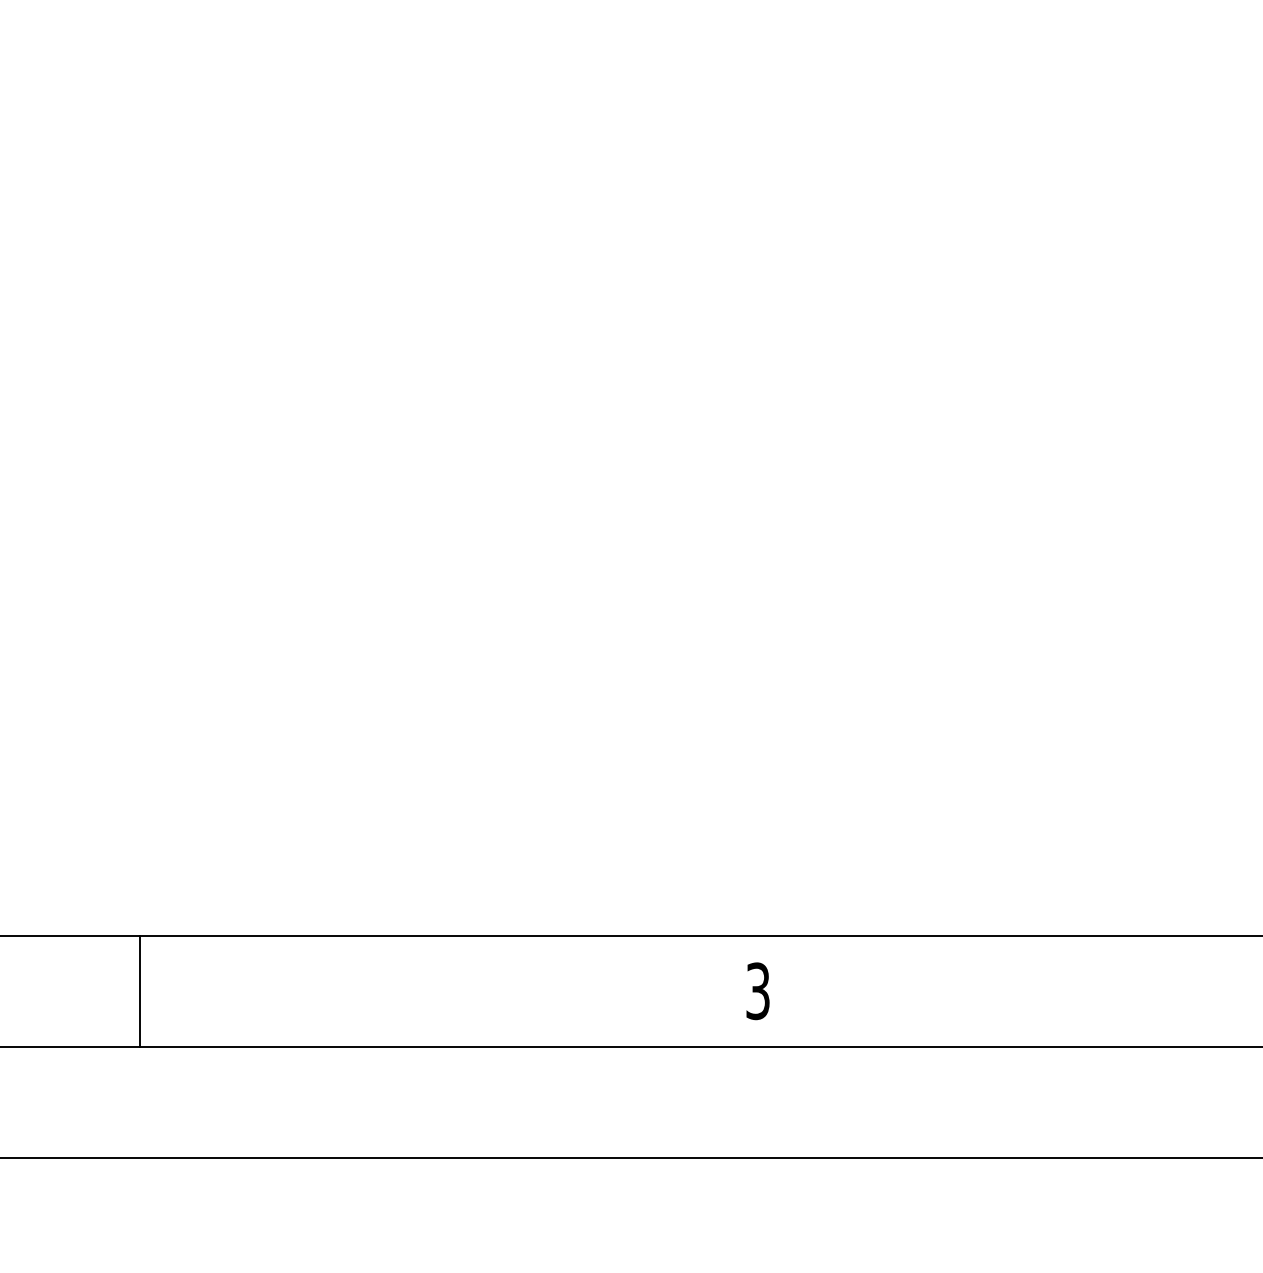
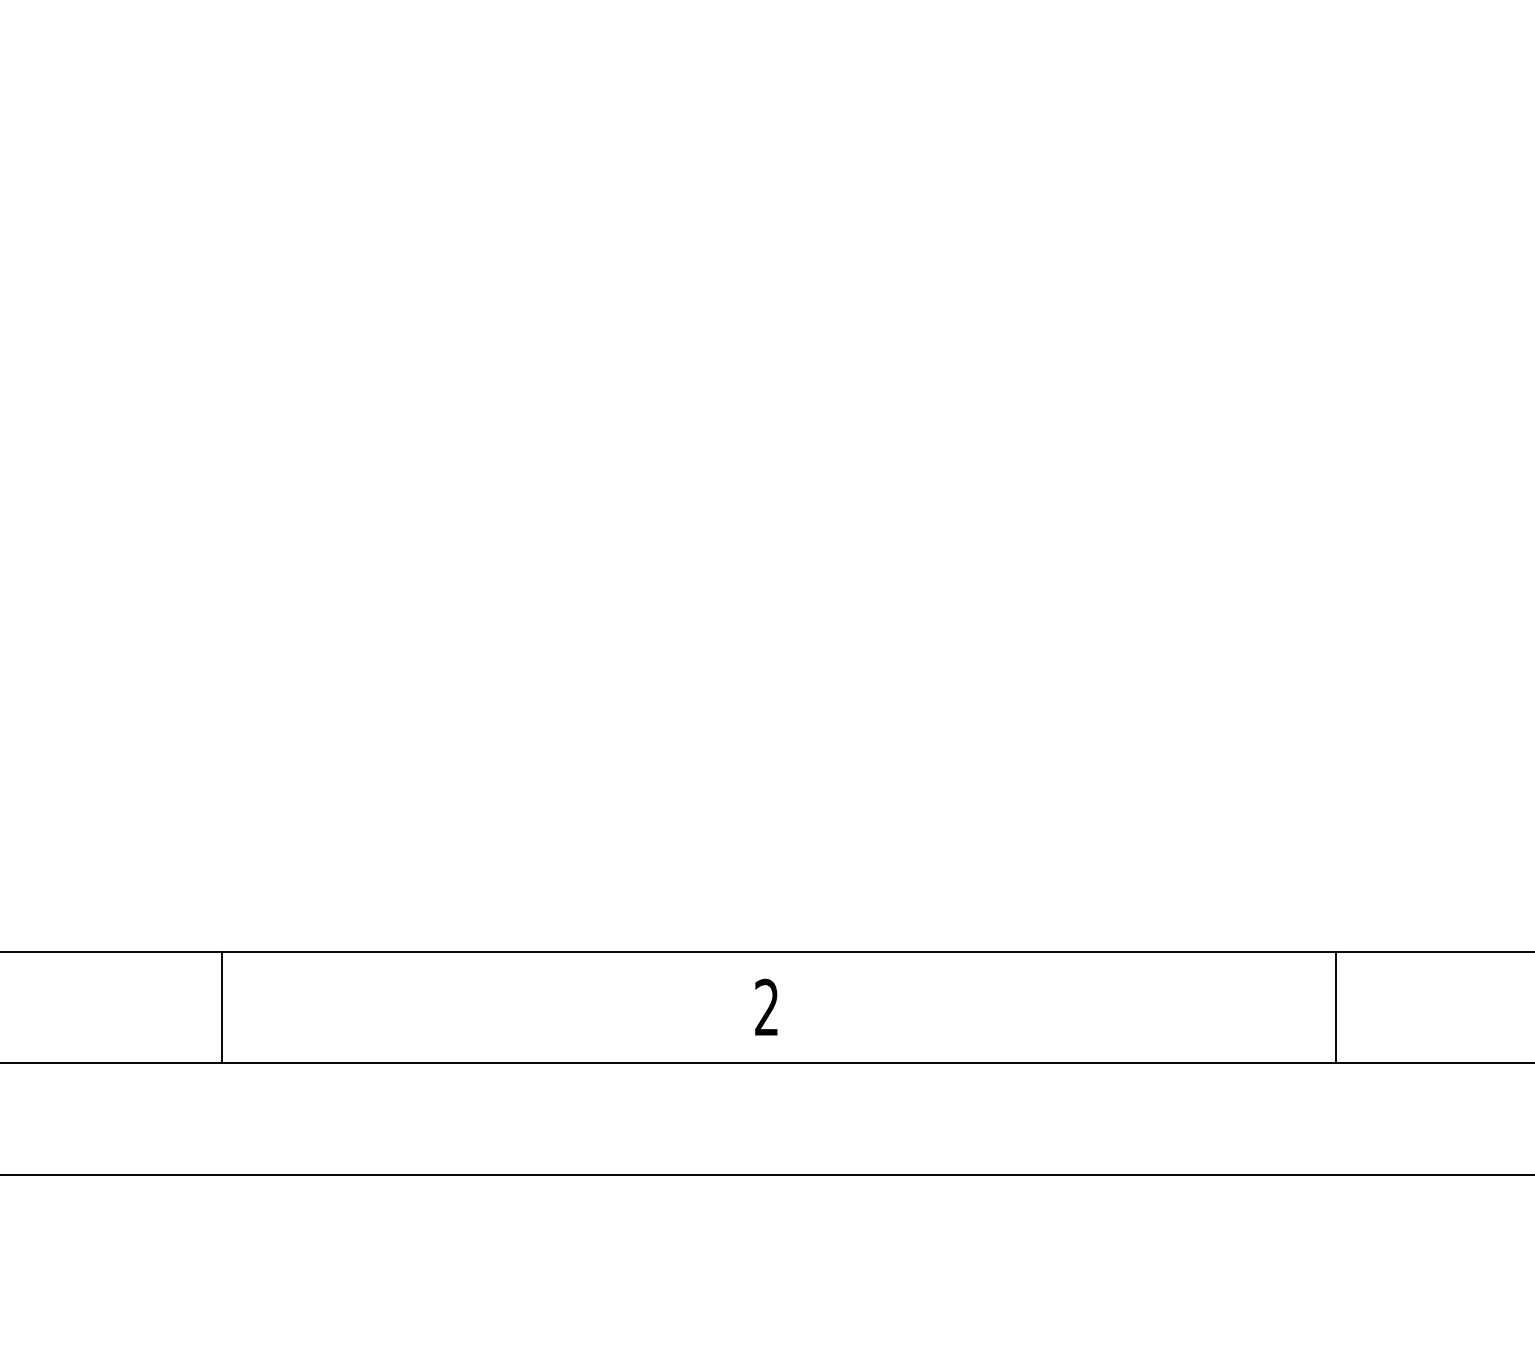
line: (139, 991) -> (221, 1007), moved
text: (757, 991) -> (766, 1007), 3 -> 2

